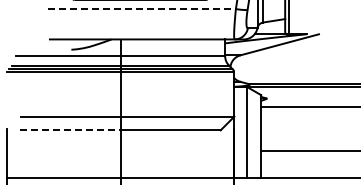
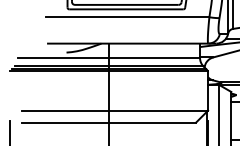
line: (142, 9) -> (128, 17), dashed -> solid
line: (70, 130) -> (65, 122), dashed -> solid

